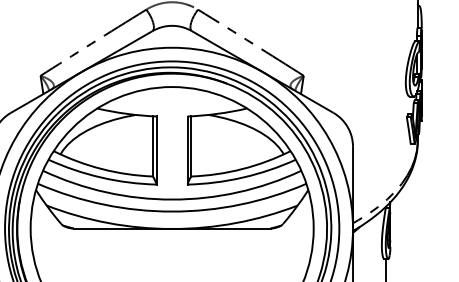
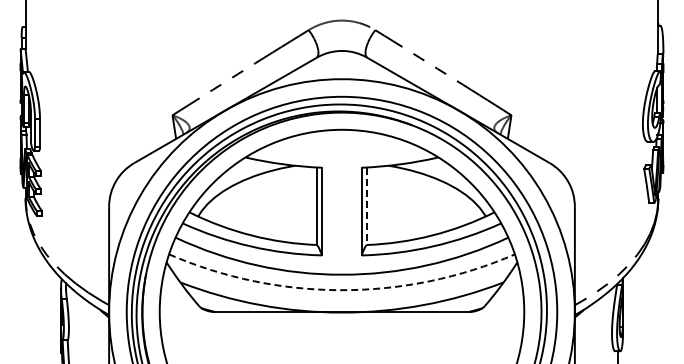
line: (191, 146) -> (366, 206), solid -> dashed
arc: (172, 211) -> (342, 290), solid -> dashed

